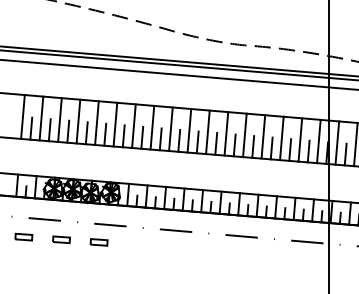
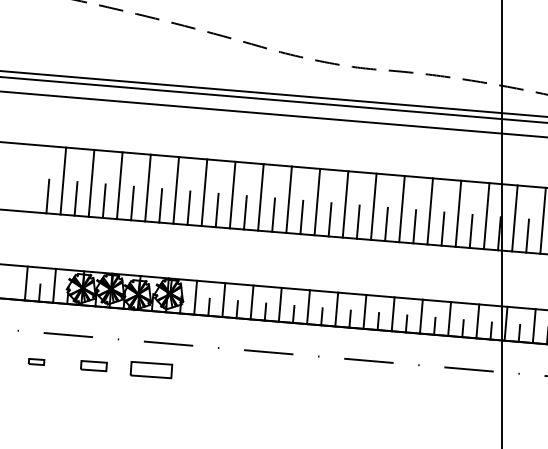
line: (22, 116) -> (34, 177), removed
part: (23, 236) -> (35, 361), size x0.6
part: (98, 242) -> (150, 370), size x1.6

